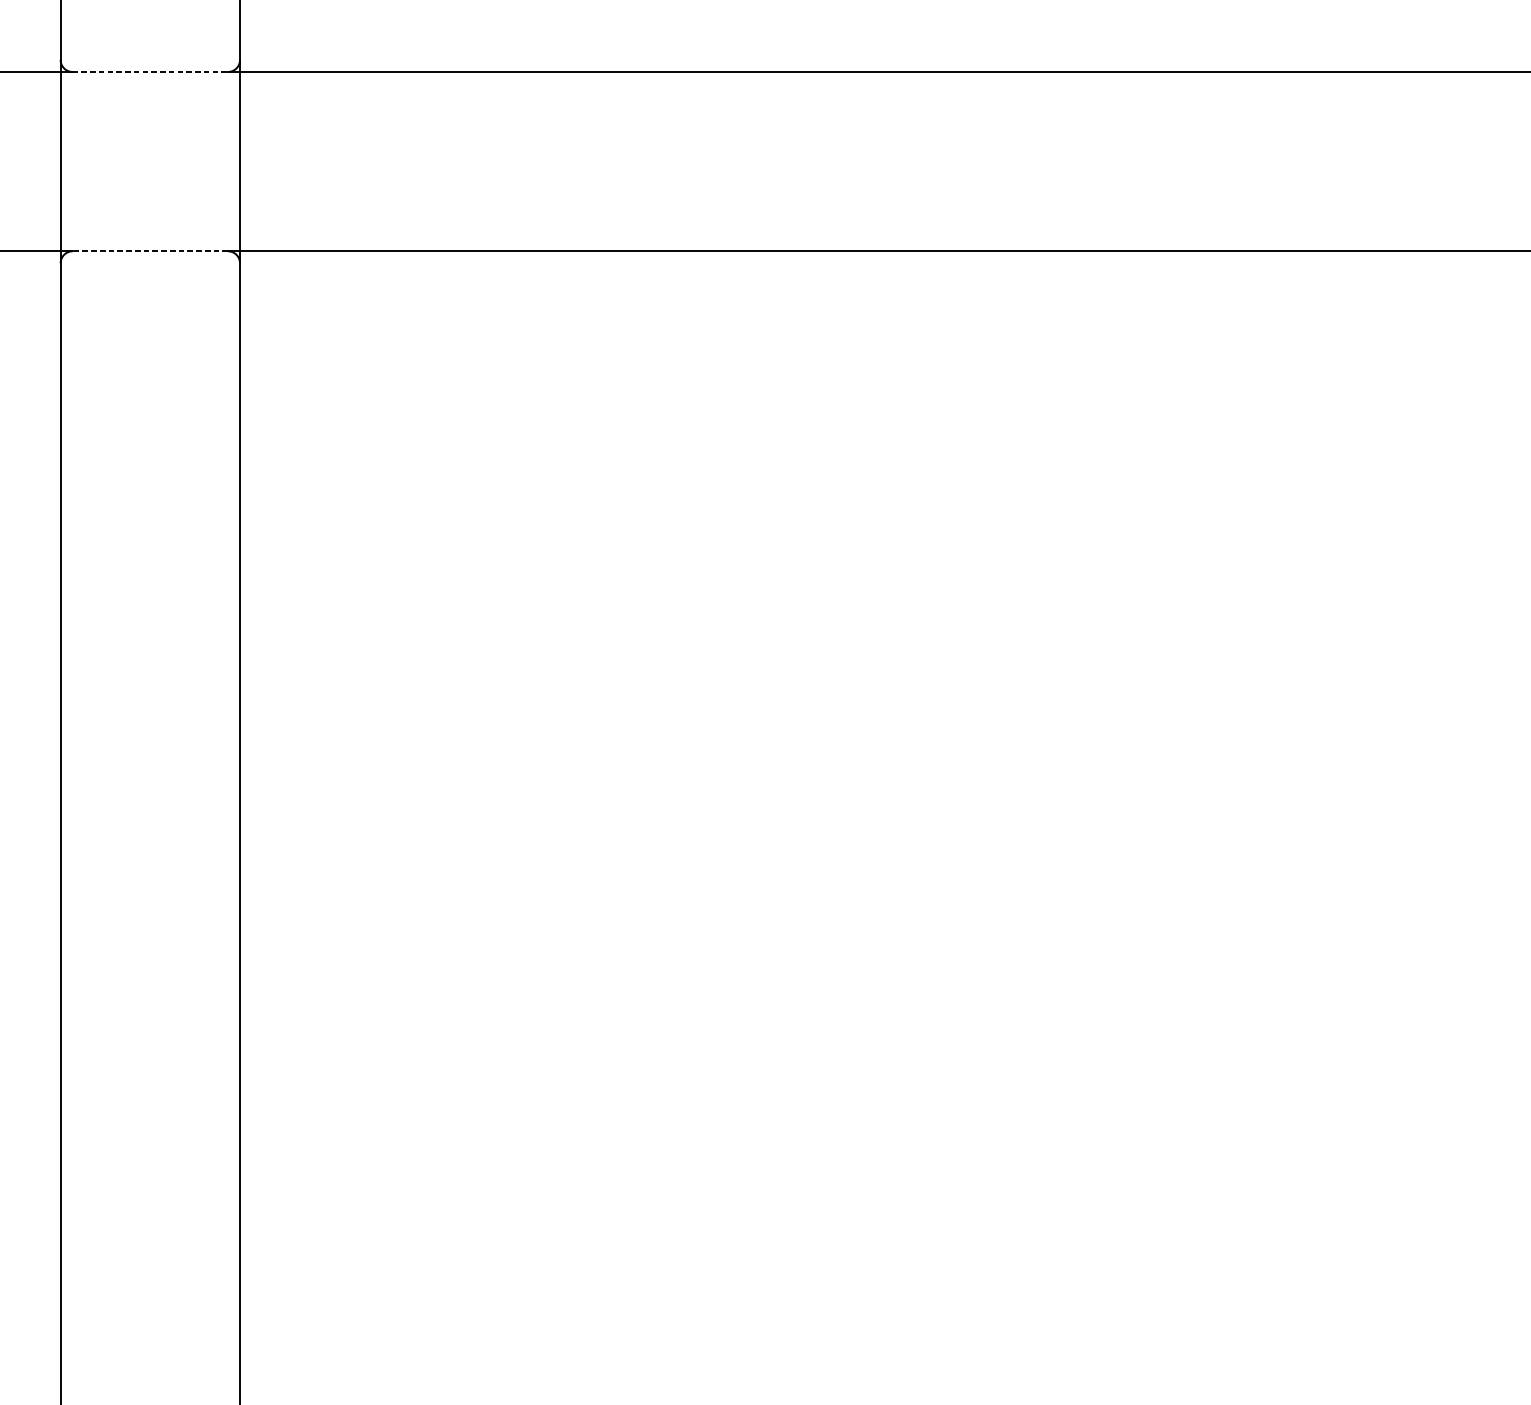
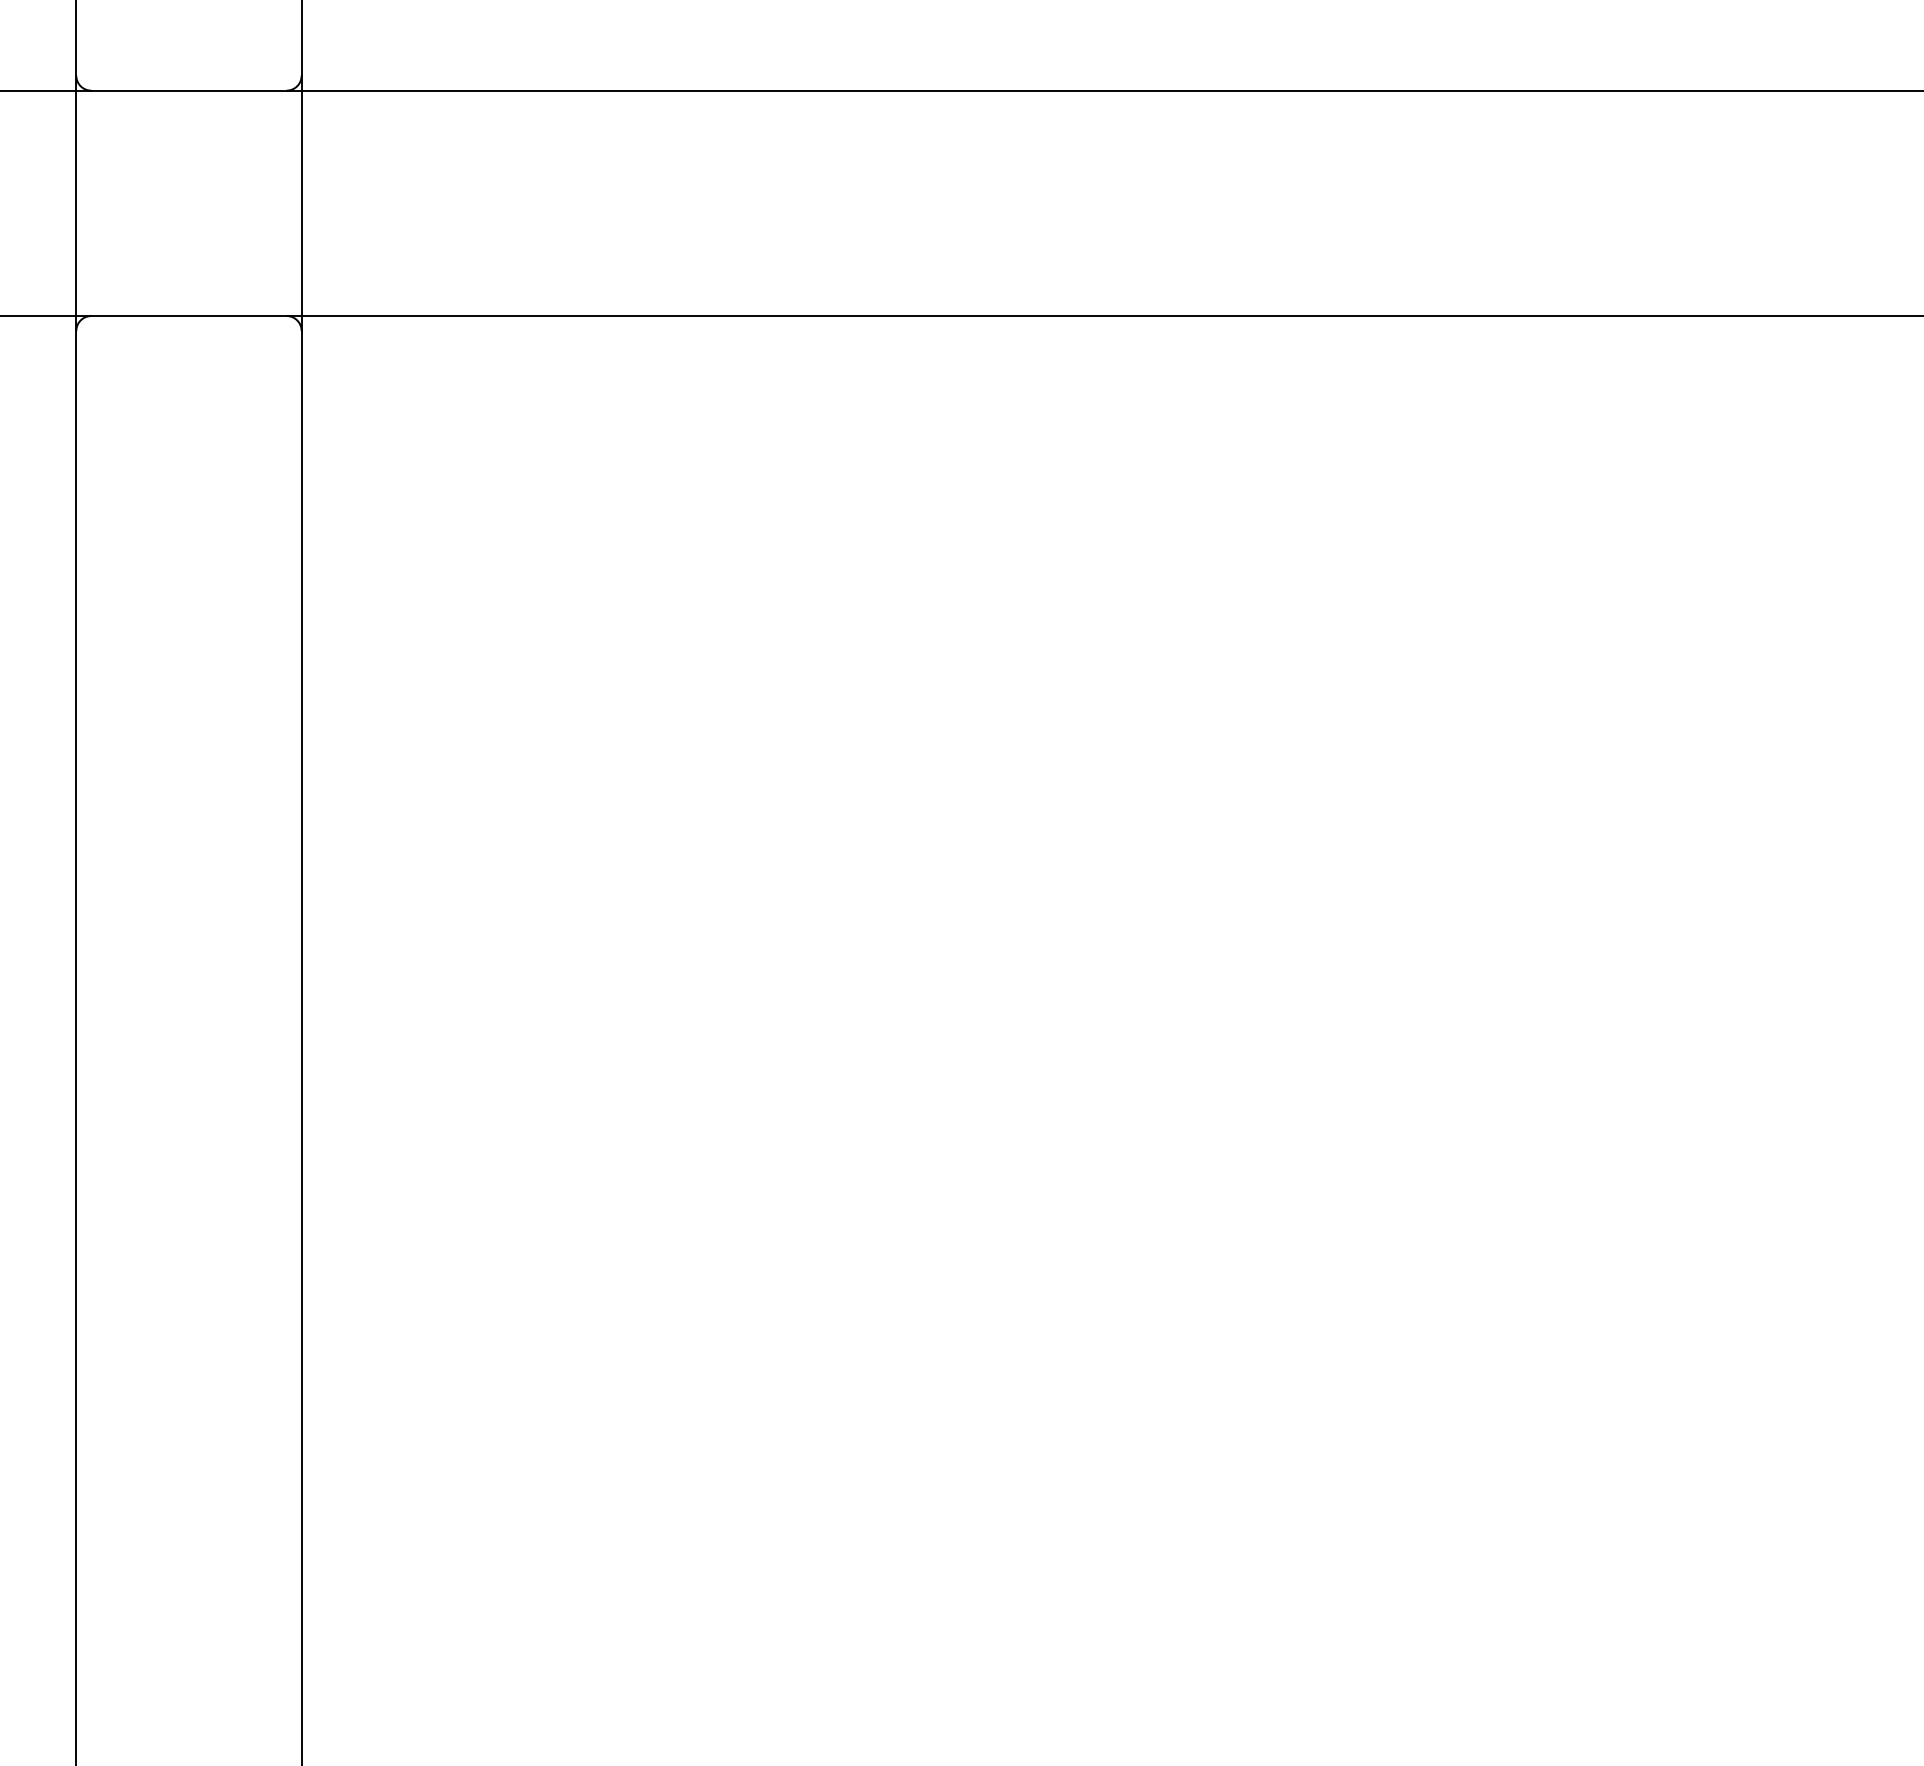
line: (149, 71) -> (188, 90), dashed -> solid
line: (149, 251) -> (188, 316), dashed -> solid

